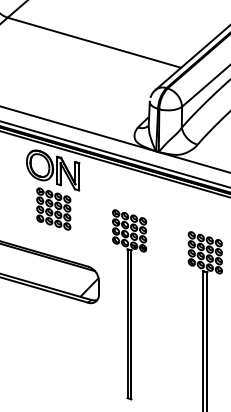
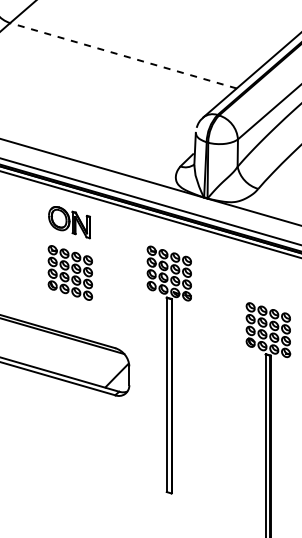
line: (94, 42) -> (123, 55), solid -> dashed
part: (53, 170) -> (69, 222), size x0.6
part: (128, 304) -> (168, 369), moved

